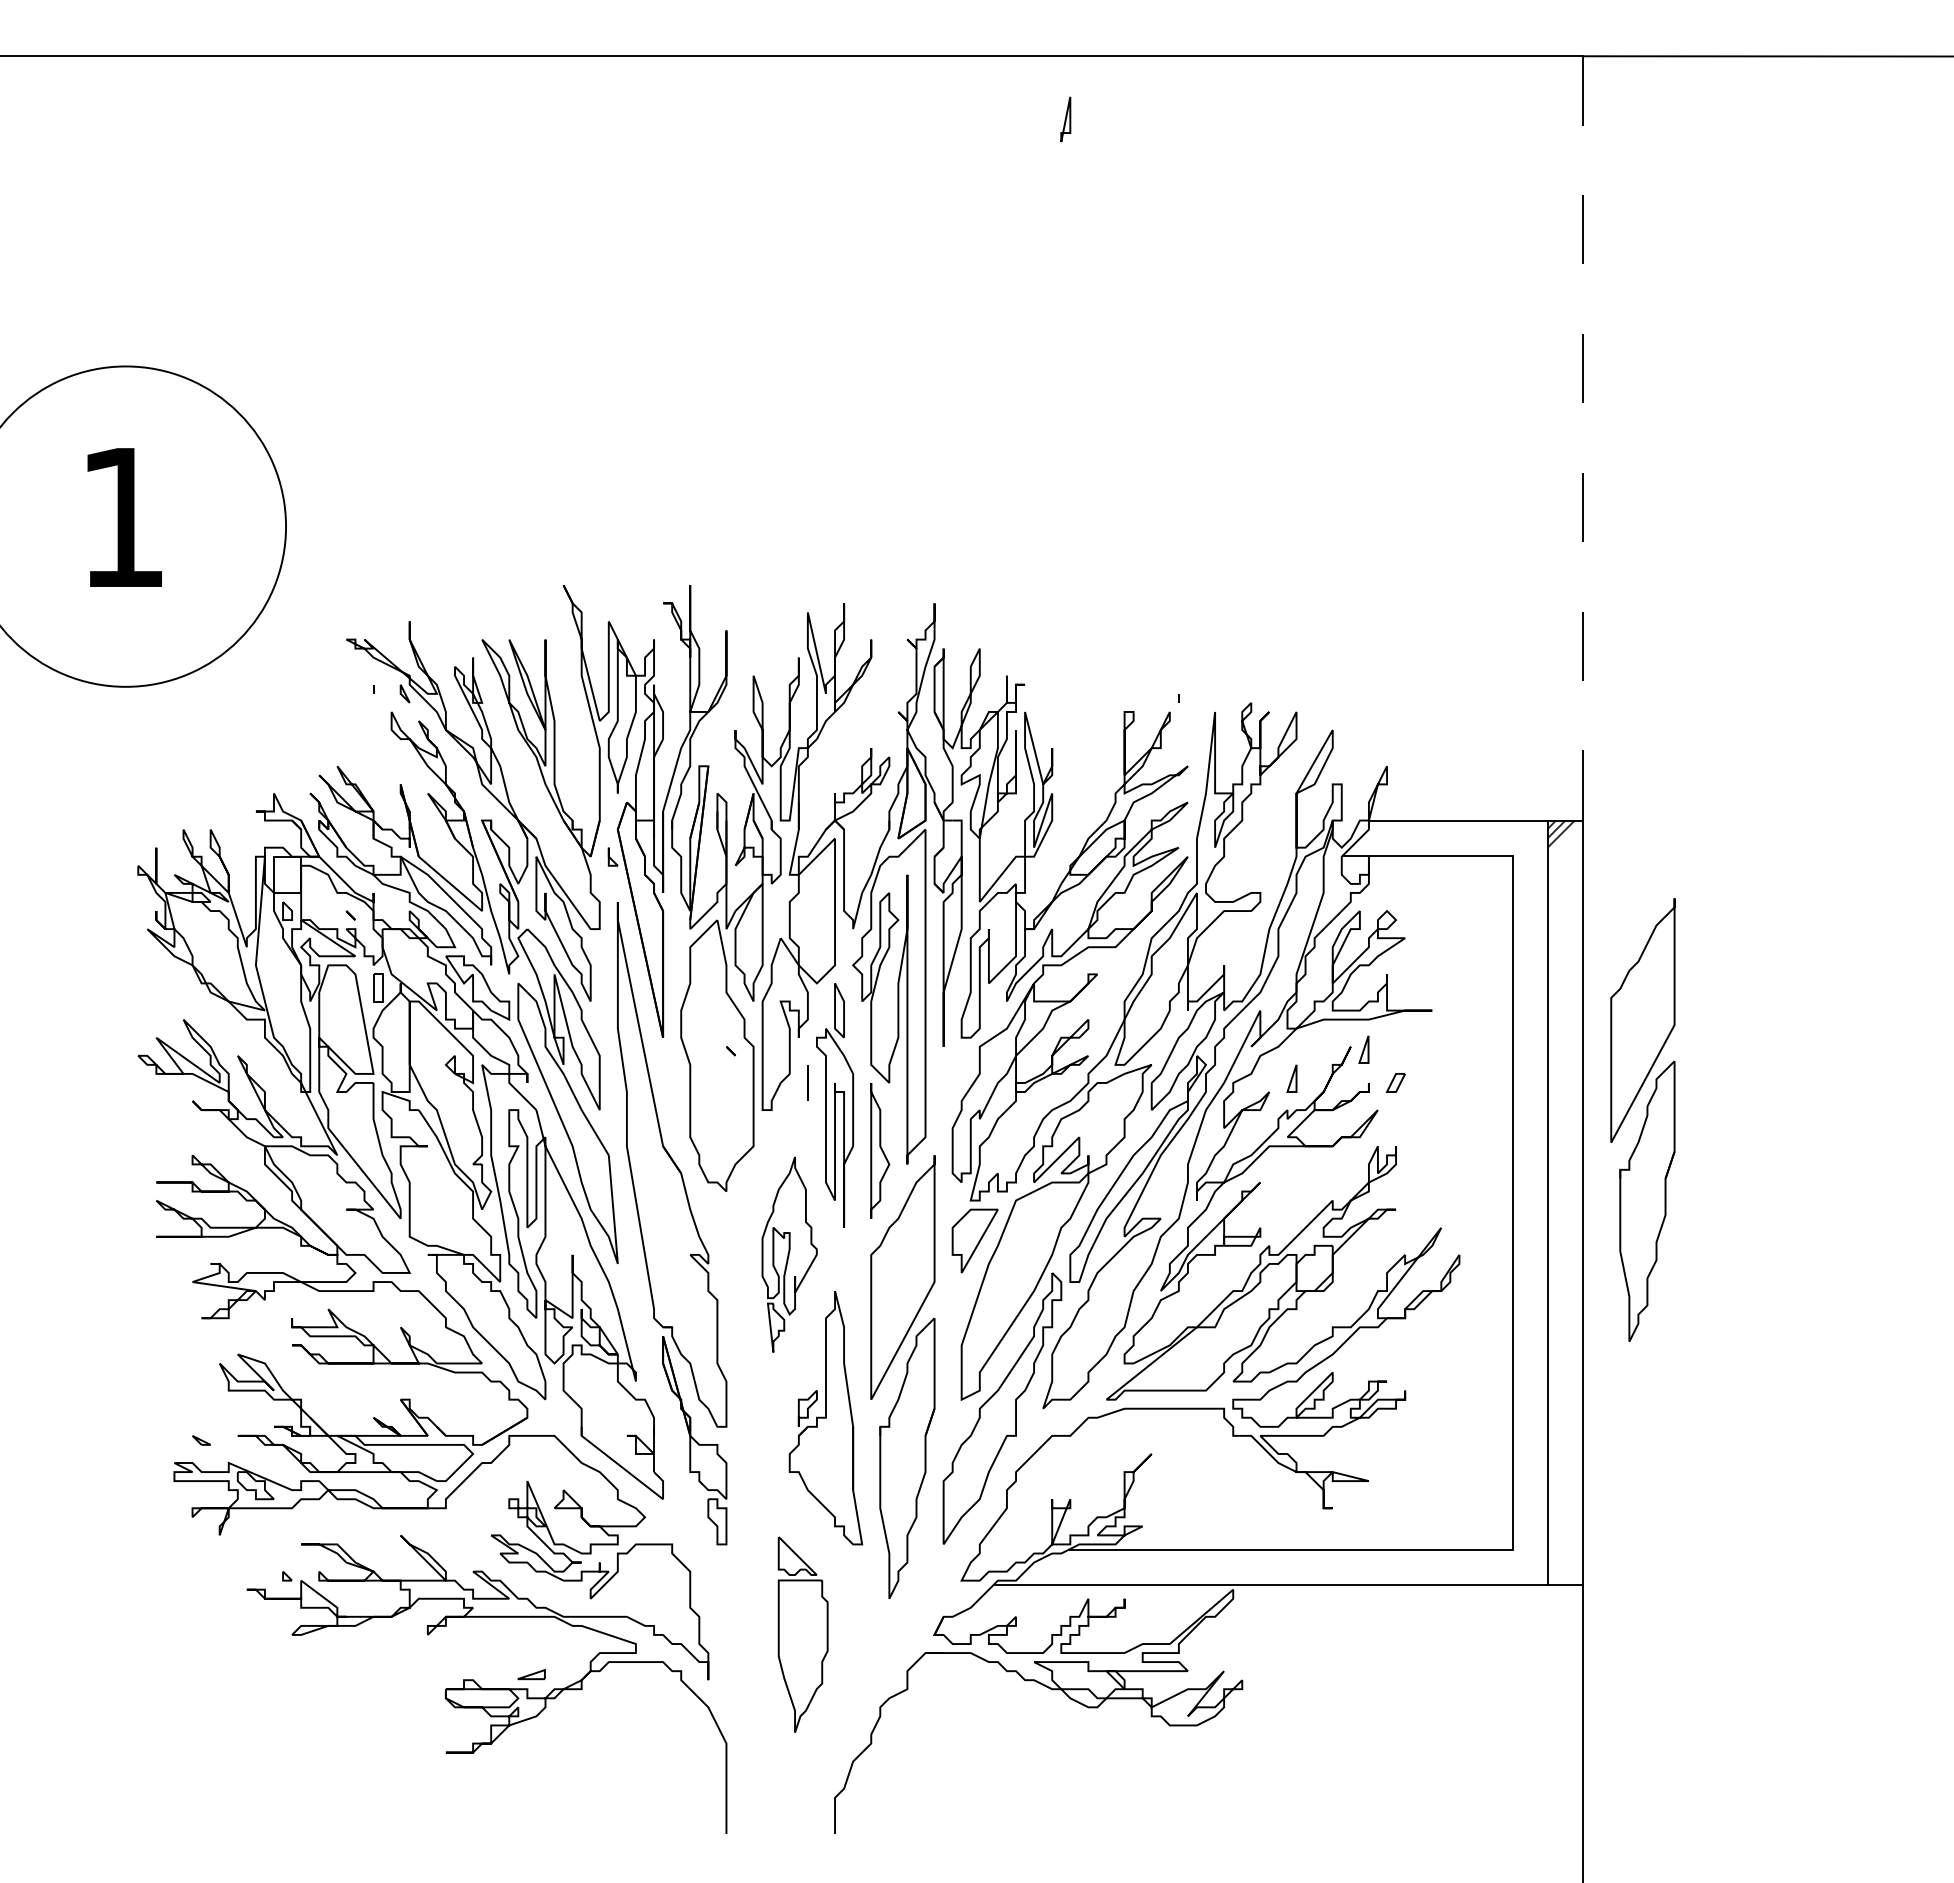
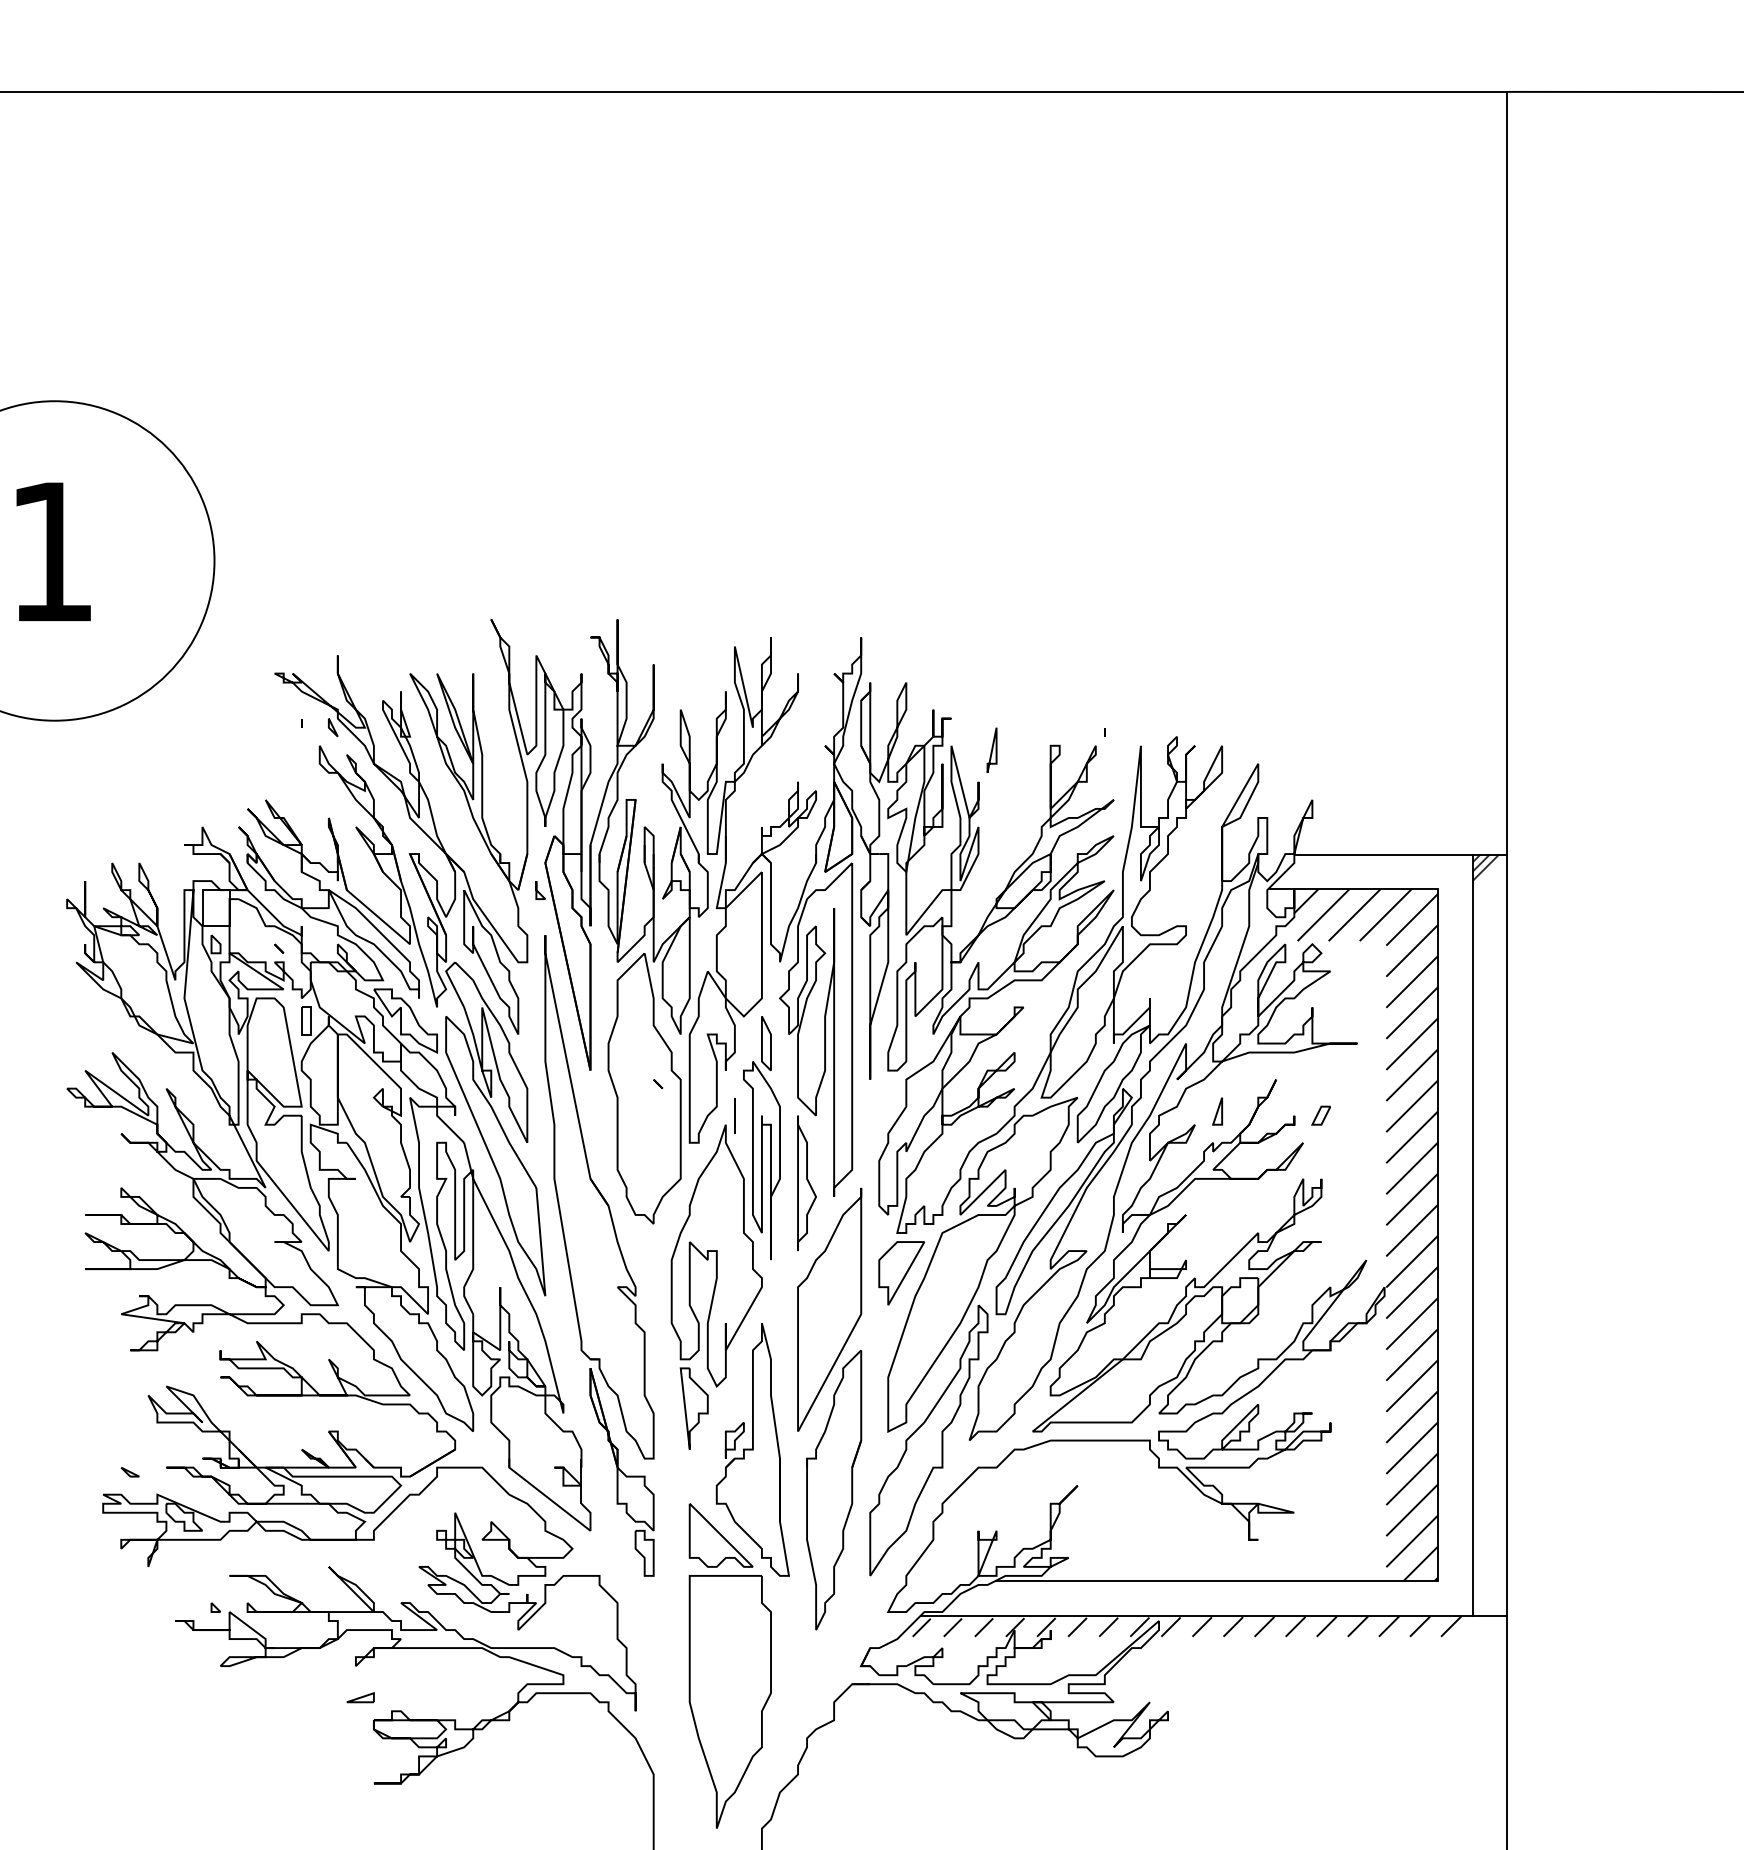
part: (1065, 119) -> (991, 750), moved
line: (1582, 439) -> (1507, 474), dashed -> solid
part: (1363, 1049) -> (1288, 1082), removed
part: (1642, 1119) -> (1567, 1152), removed
hatch: (1440, 1202) -> (1365, 1234), added
part: (789, 1254) -> (716, 1286), size x1.67
hatch: (1261, 1594) -> (1187, 1625), added
part: (802, 1634) -> (729, 1665), size x1.67
part: (531, 1674) -> (360, 1697), moved

